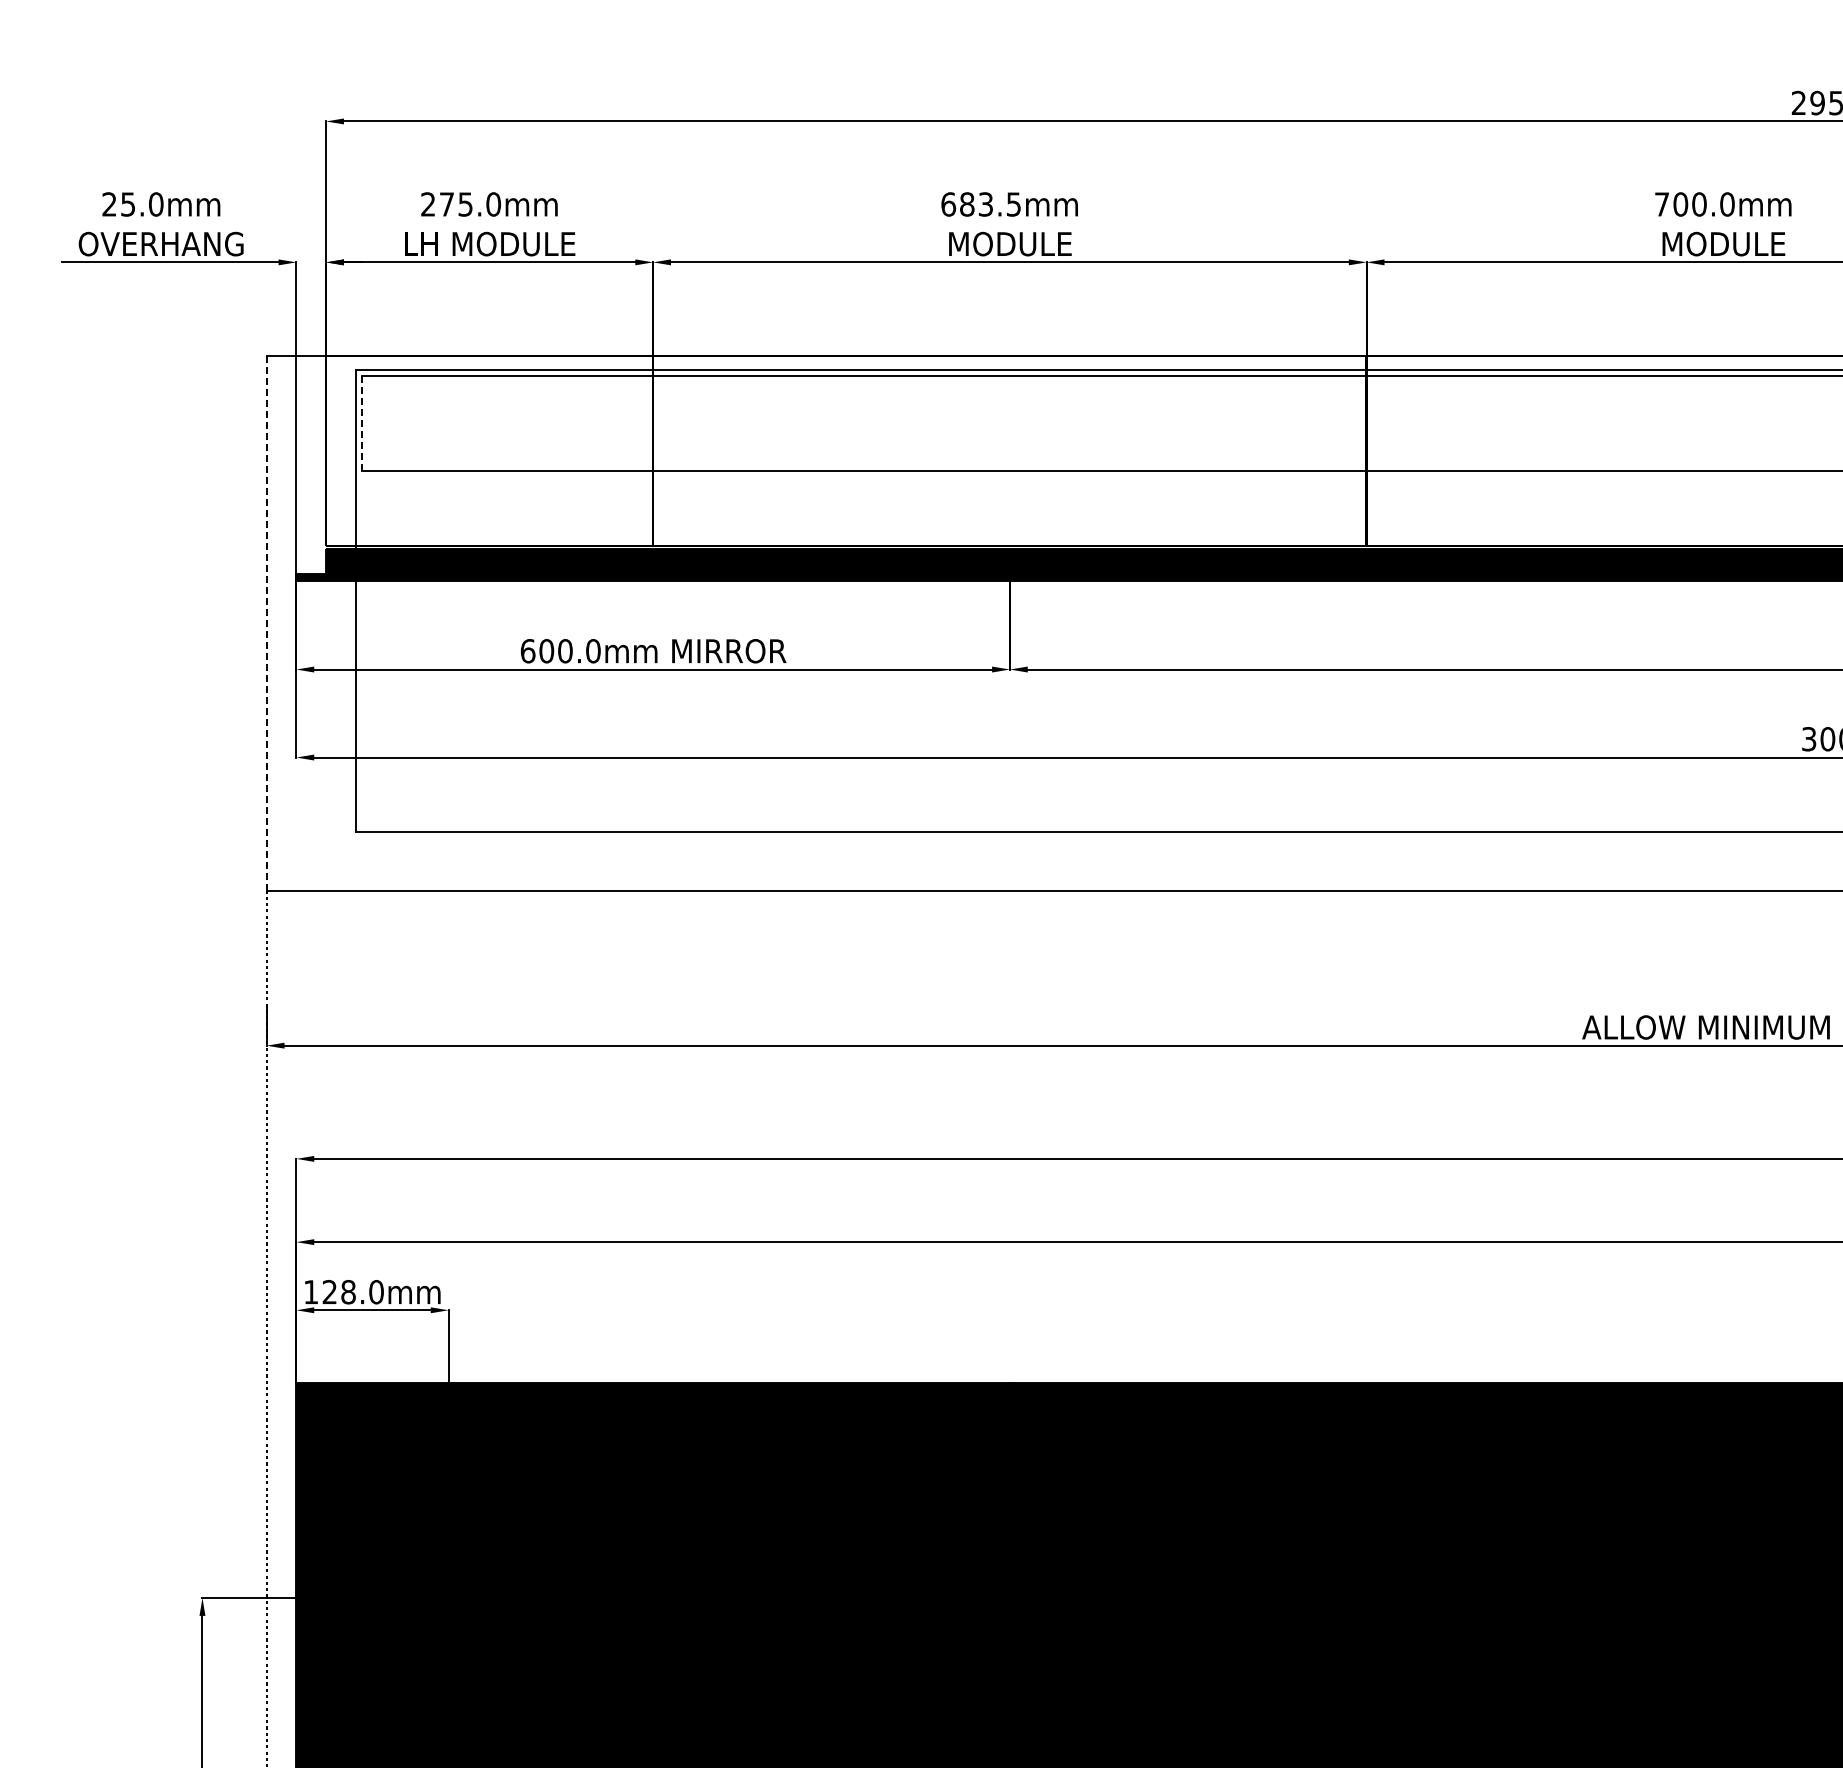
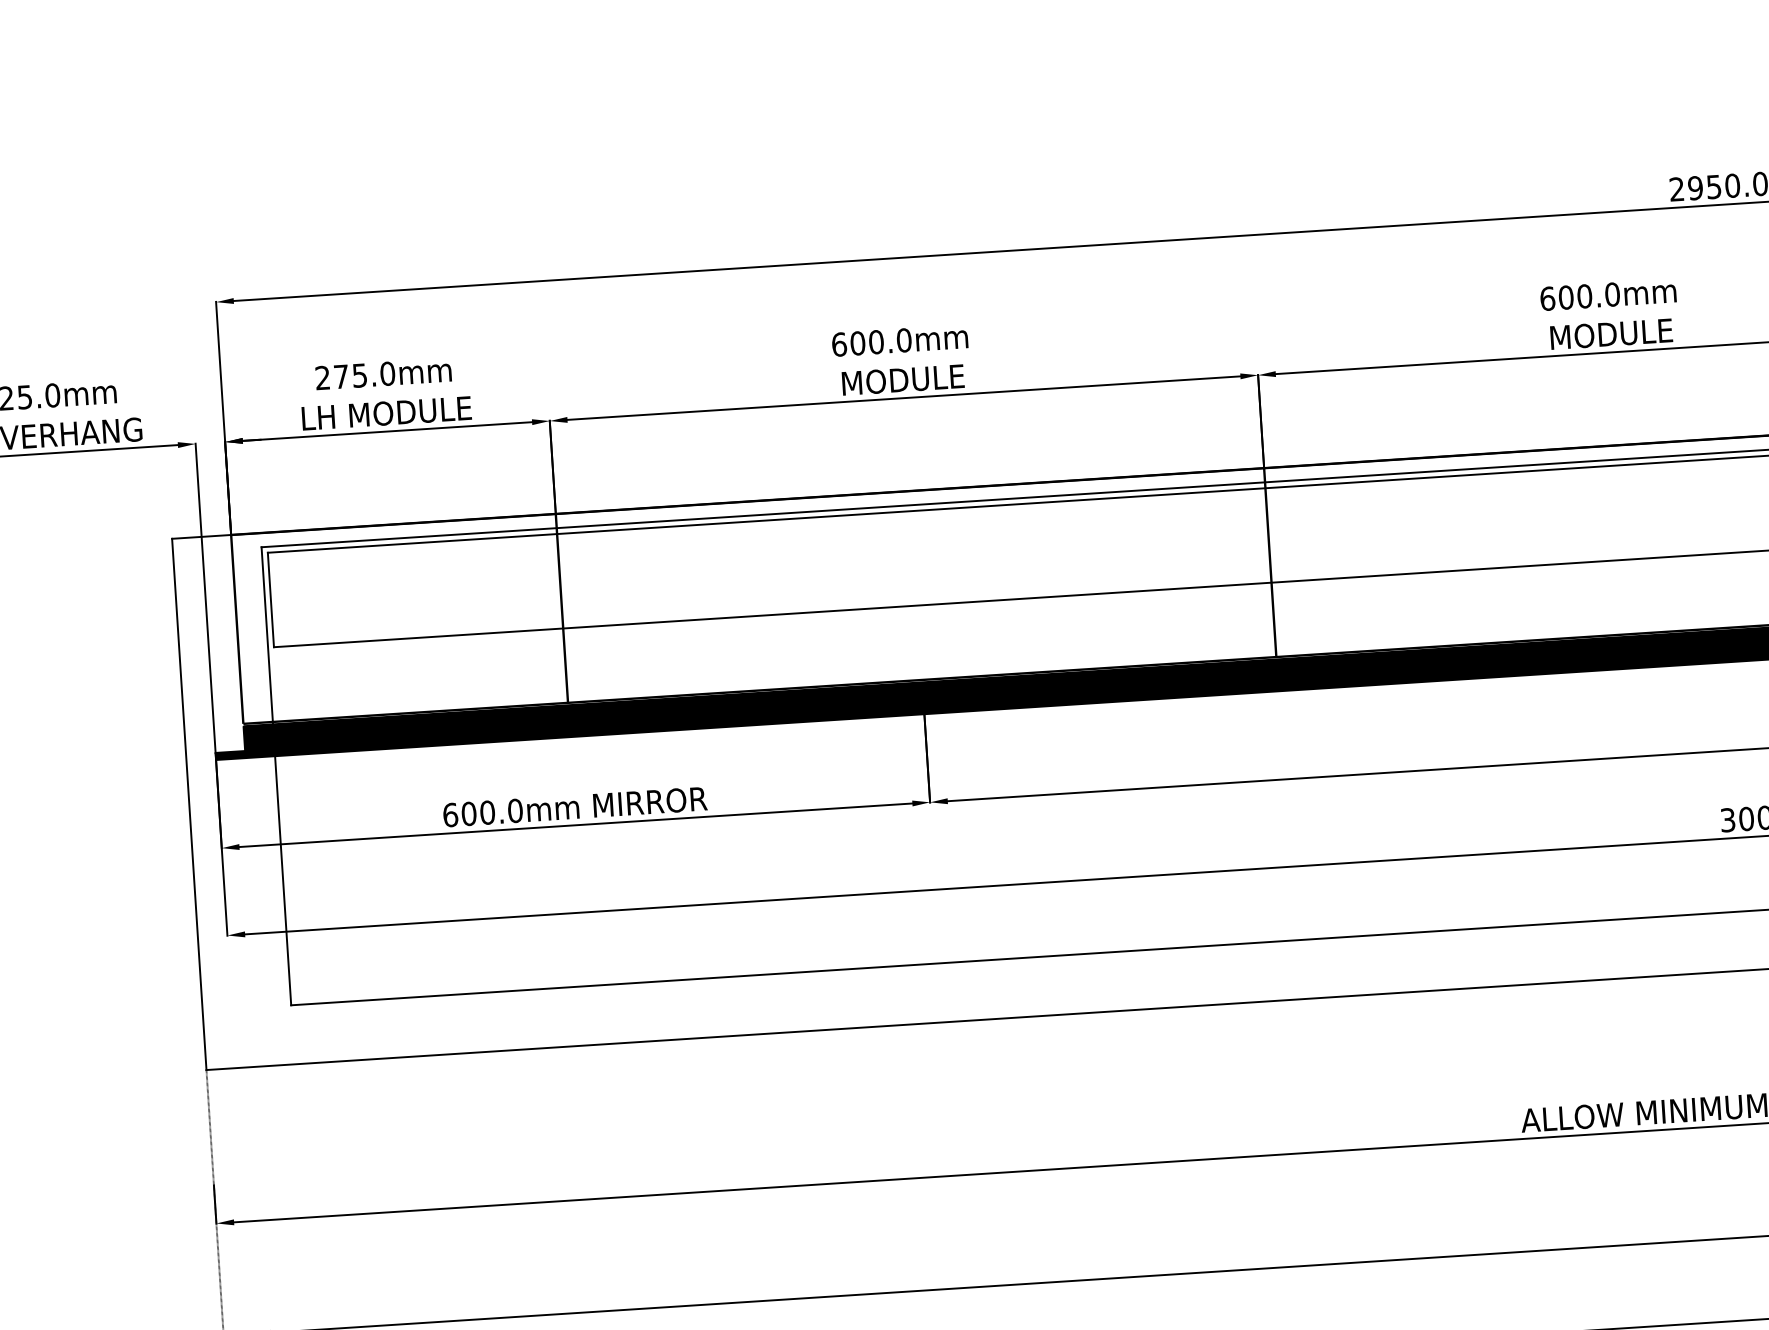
text: (990, 204) -> (880, 341), 683.5mm -> 600.0mm
text: (1662, 204) -> (1548, 298), 700.0mm -> 600.0mm
line: (361, 423) -> (270, 599), dashed -> solid
line: (266, 623) -> (189, 804), dashed -> solid

